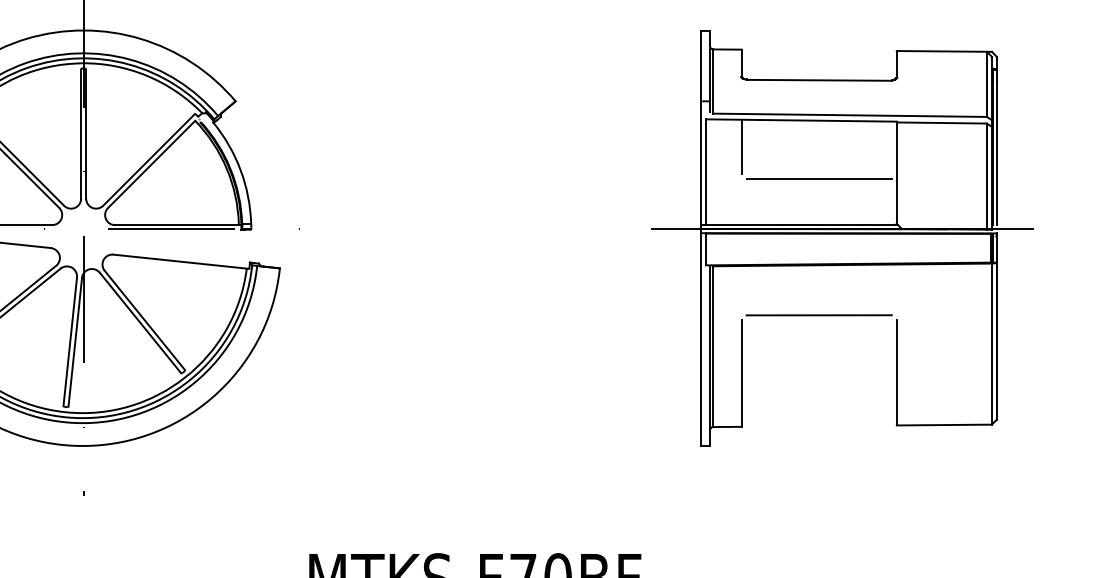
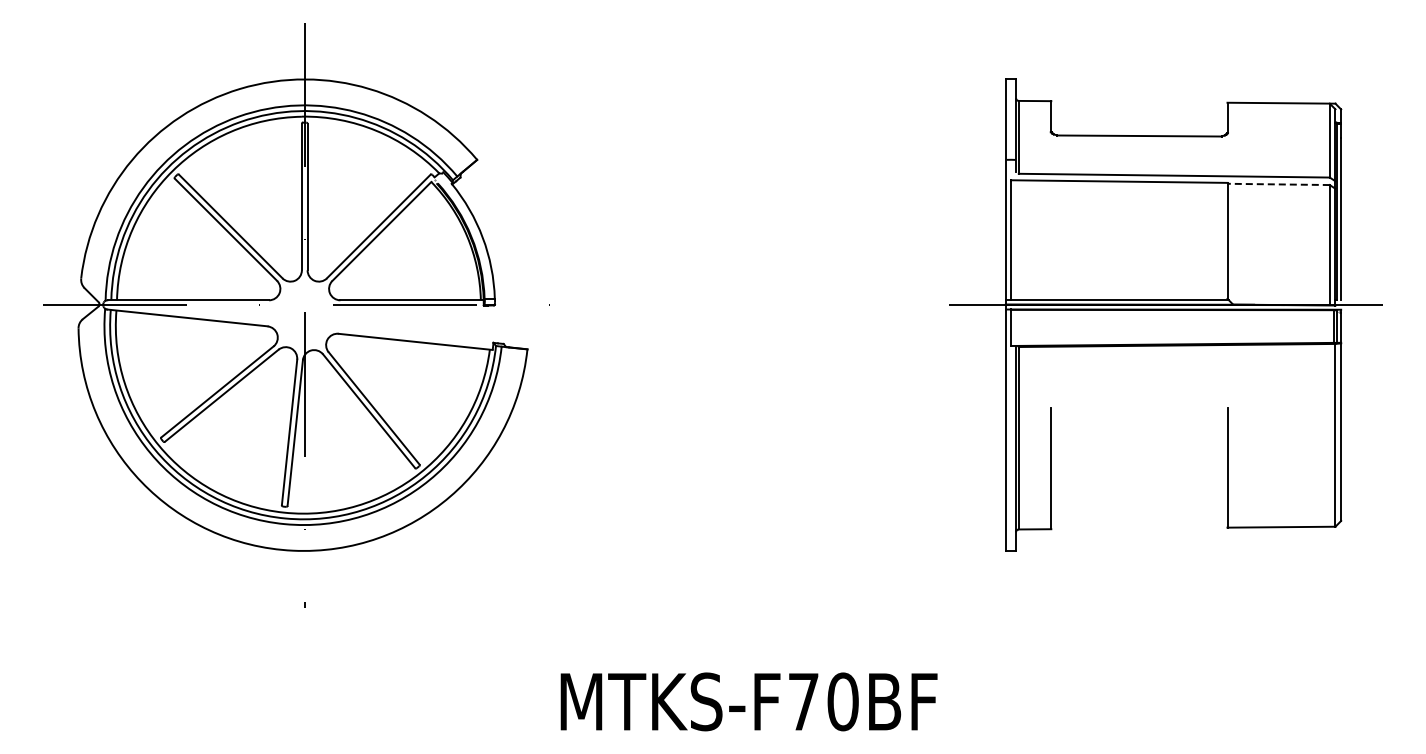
line: (941, 123) -> (1278, 184), solid -> dashed
line: (741, 146) -> (1051, 211), removed
line: (818, 178) -> (1138, 247), removed
line: (818, 315) -> (1138, 402), removed

